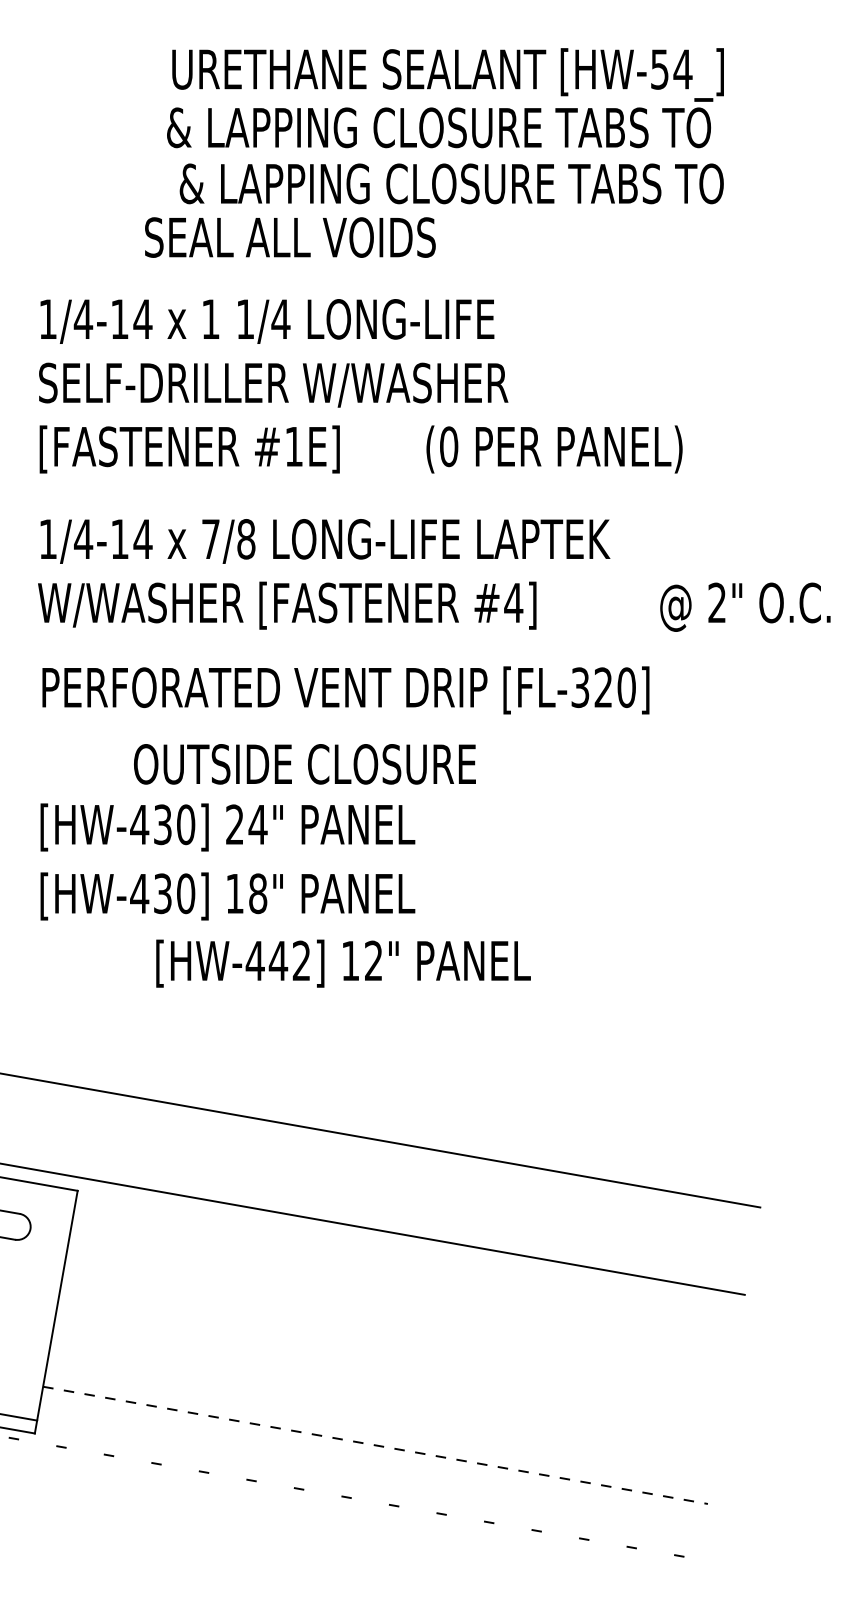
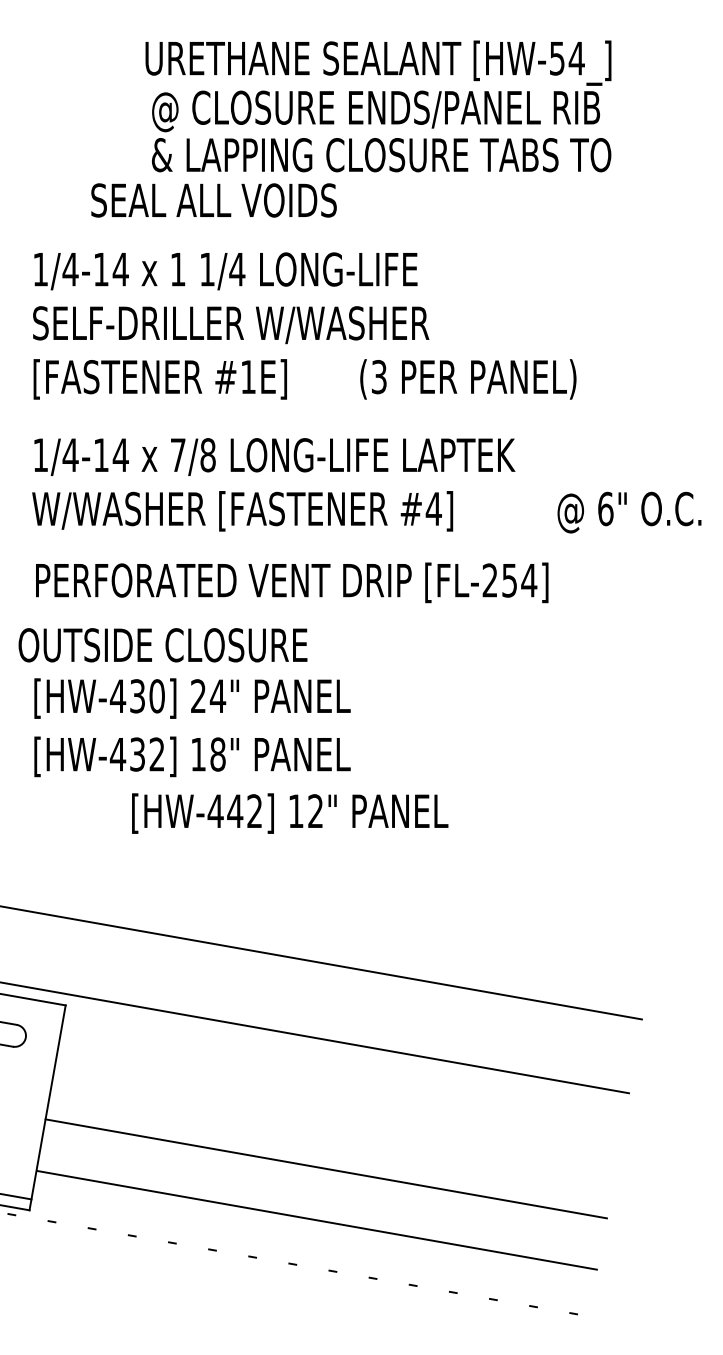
text: (439, 131) -> (371, 110), & LAPPING CLOSURE TABS TO -> @ CLOSURE ENDS/PANEL RIB
text: (290, 237) -> (214, 200), moved
text: (449, 446) -> (379, 376), (0 -> (3
text: (717, 602) -> (605, 508), 2" -> 6"
text: (603, 687) -> (509, 580), [FL-320] -> [FL-254]
text: (304, 764) -> (162, 645), moved
text: (186, 893) -> (157, 754), [HW-430] -> [HW-432]
line: (385, 1384) -> (325, 1168), added
line: (375, 1445) -> (317, 1220), dashed -> solid

